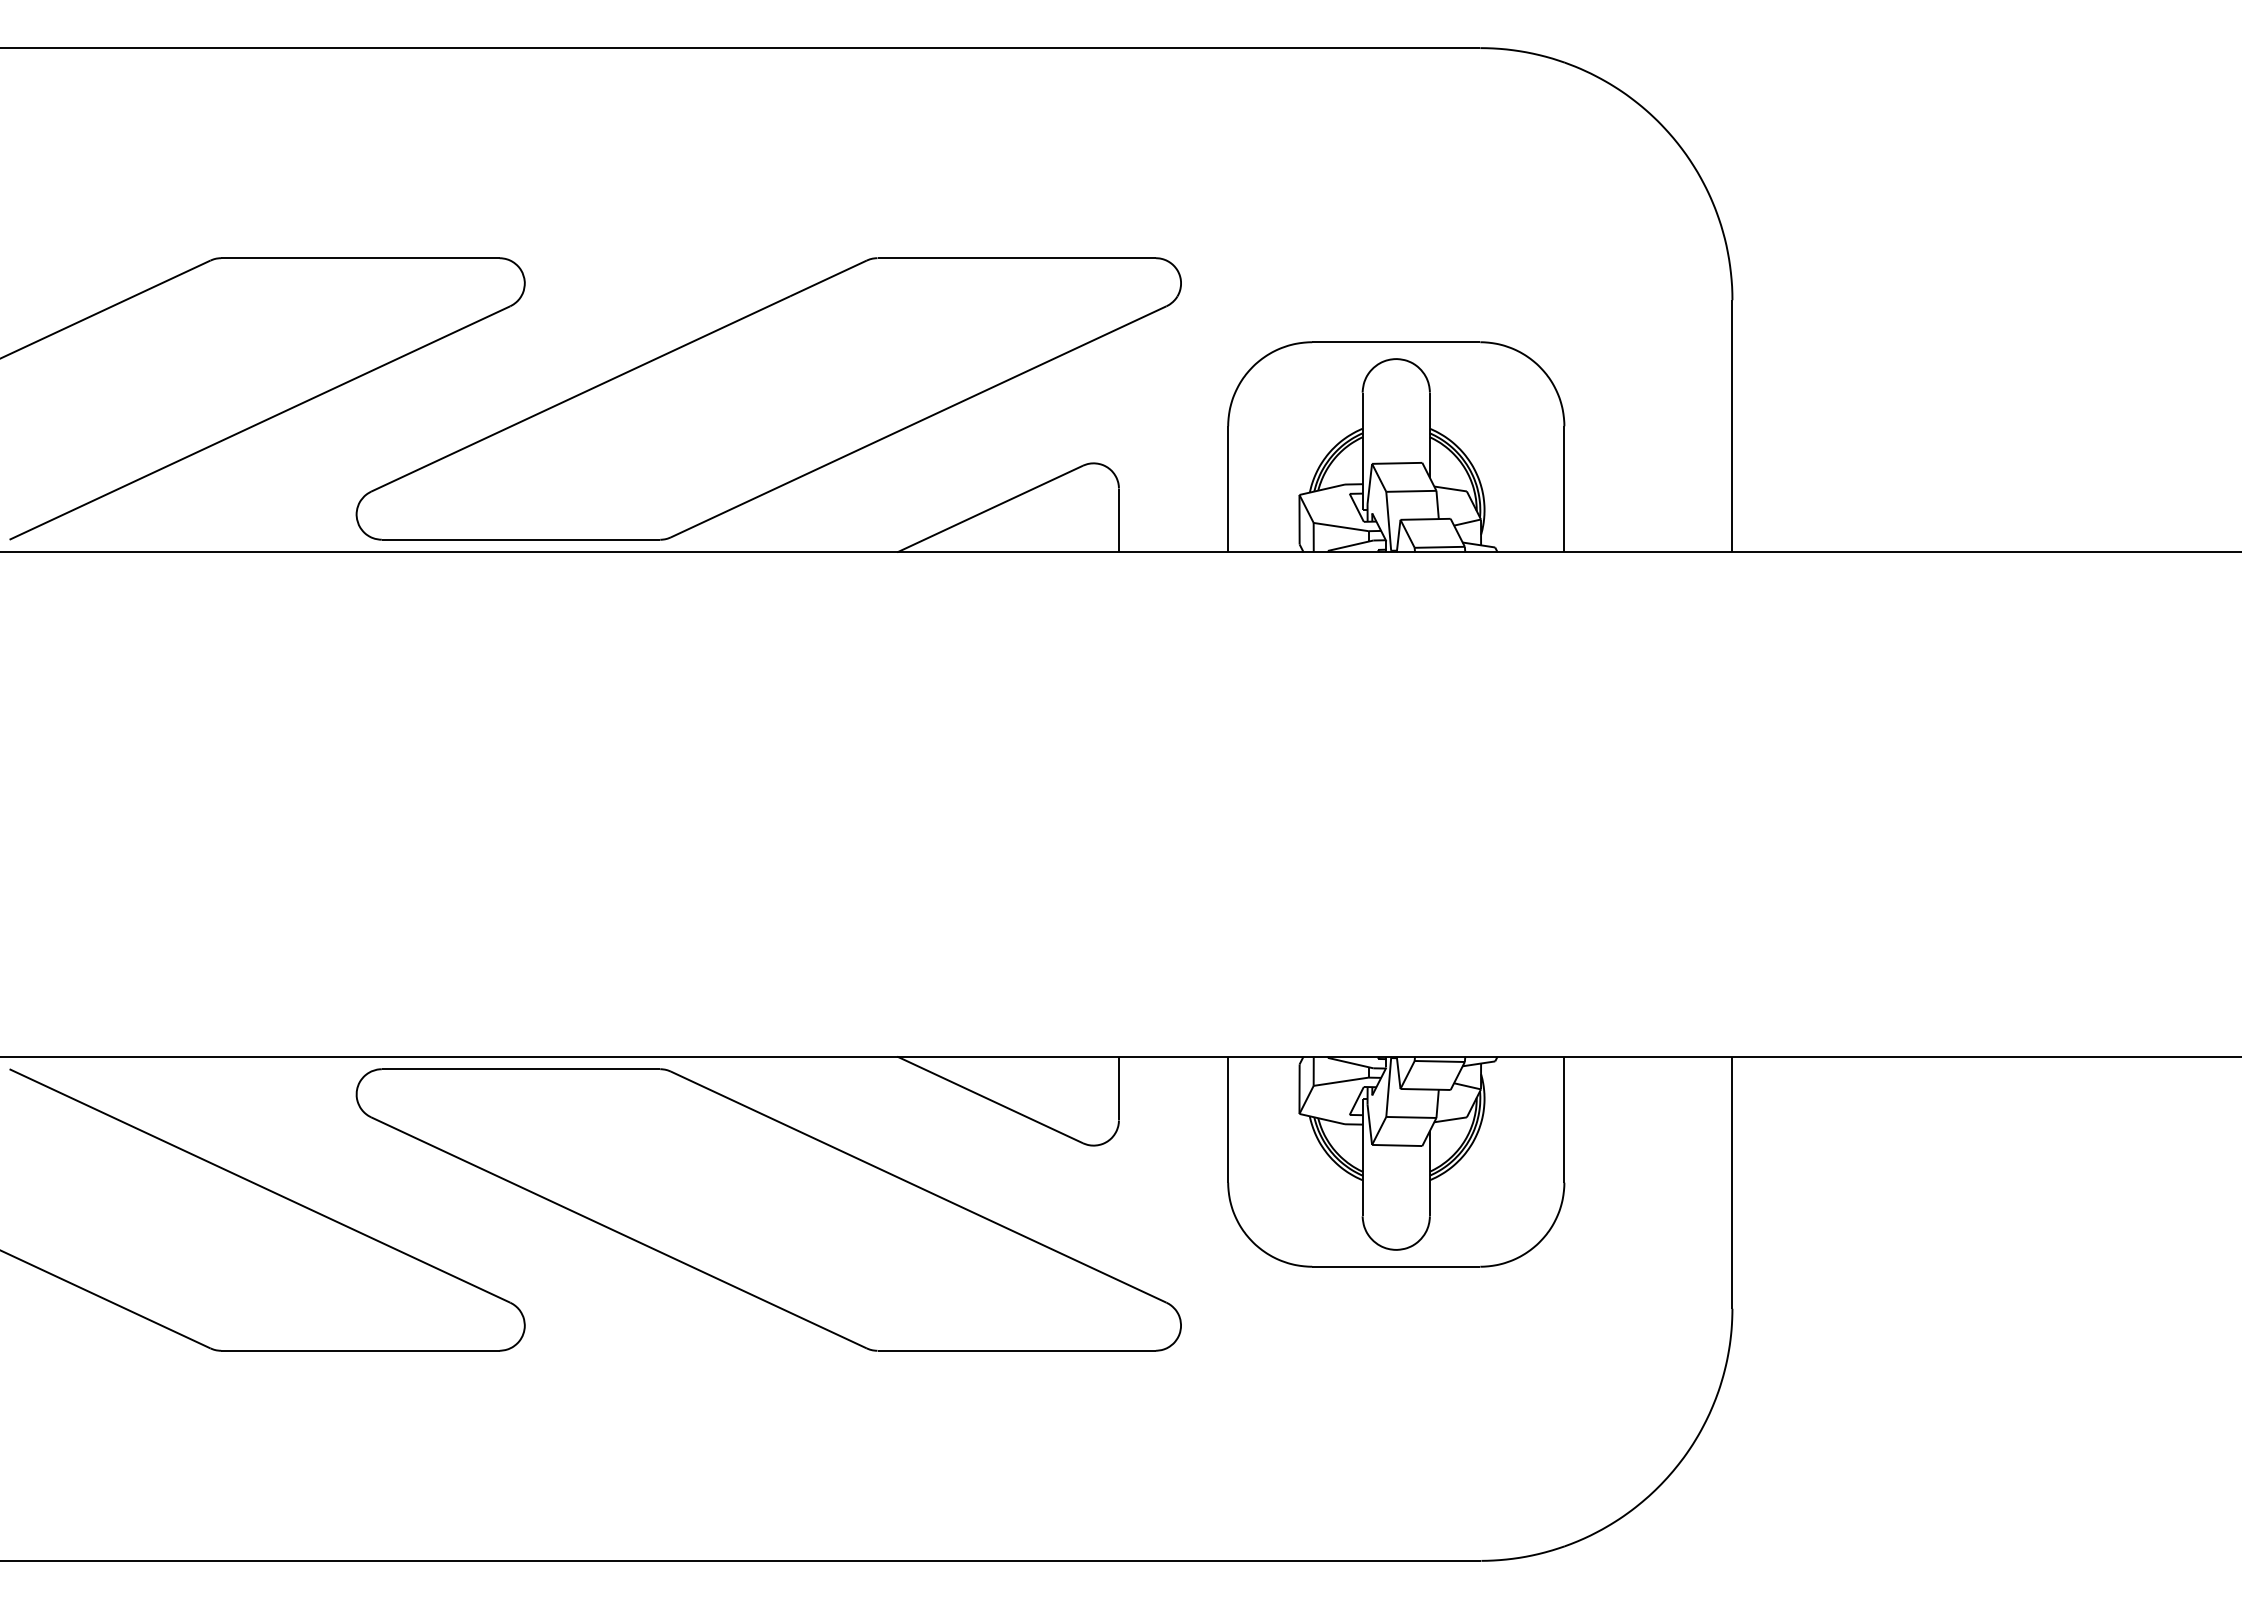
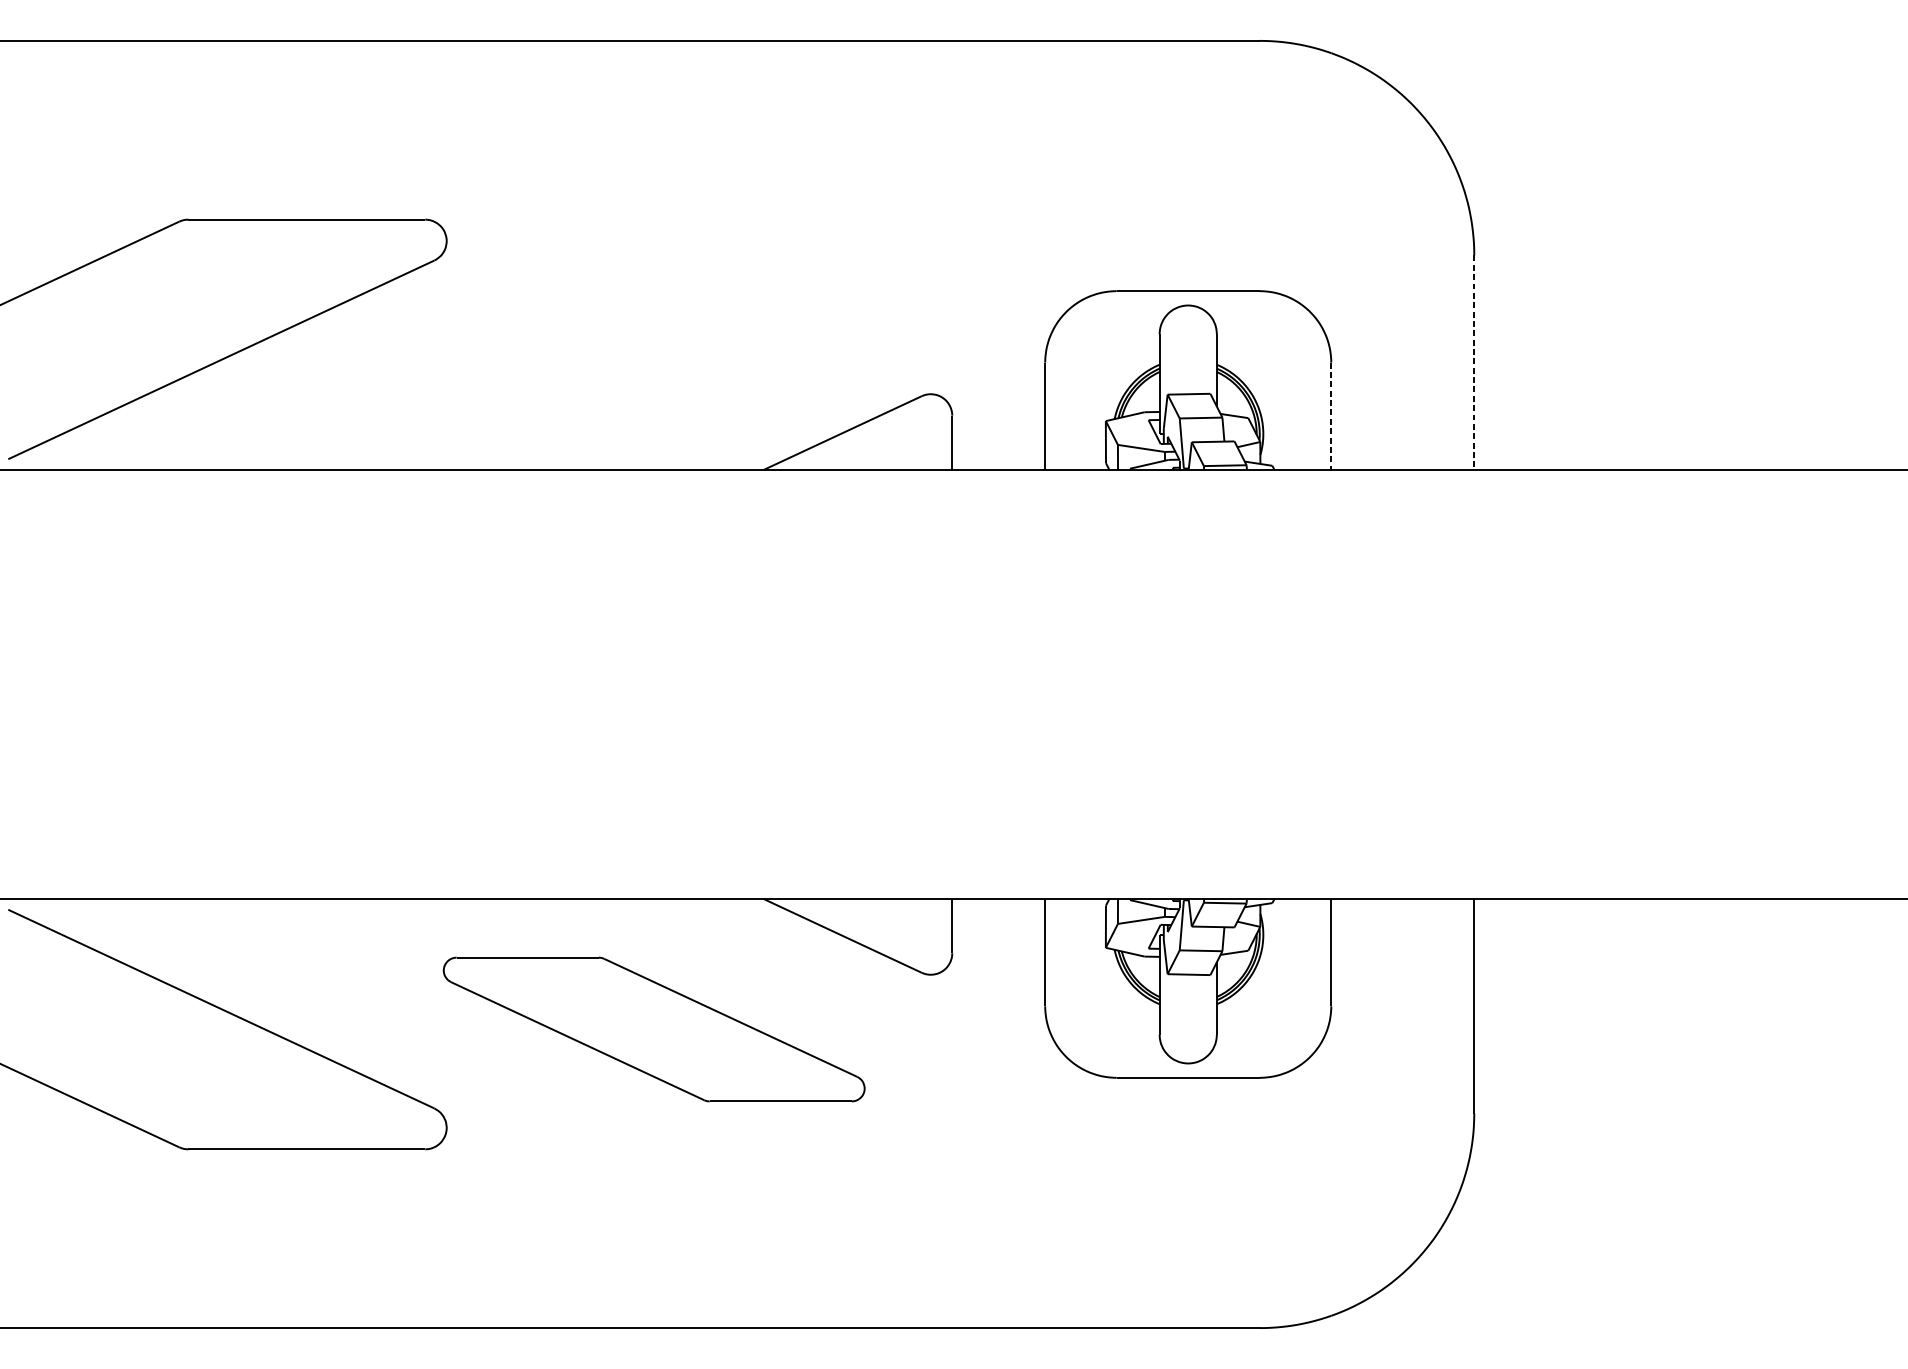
part: (768, 398) -> (654, 339), removed
line: (1732, 426) -> (1474, 362), solid -> dashed
line: (1564, 489) -> (1331, 416), solid -> dashed
part: (768, 1209) -> (654, 1029), size x0.6

